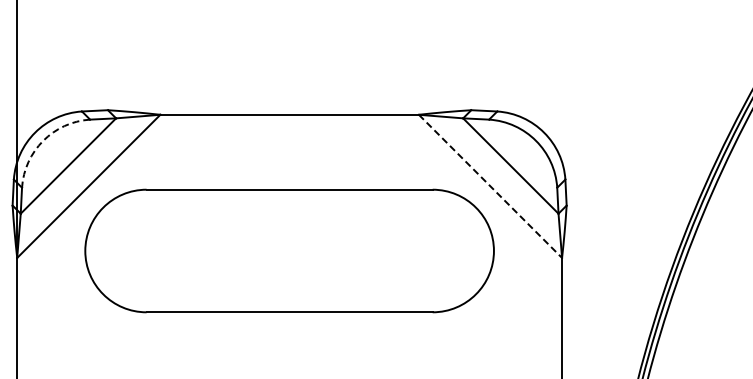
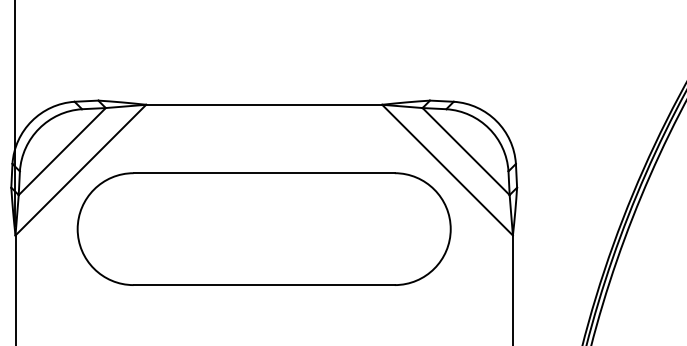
arc: (43, 140) -> (39, 128), dashed -> solid
line: (490, 186) -> (447, 170), dashed -> solid

